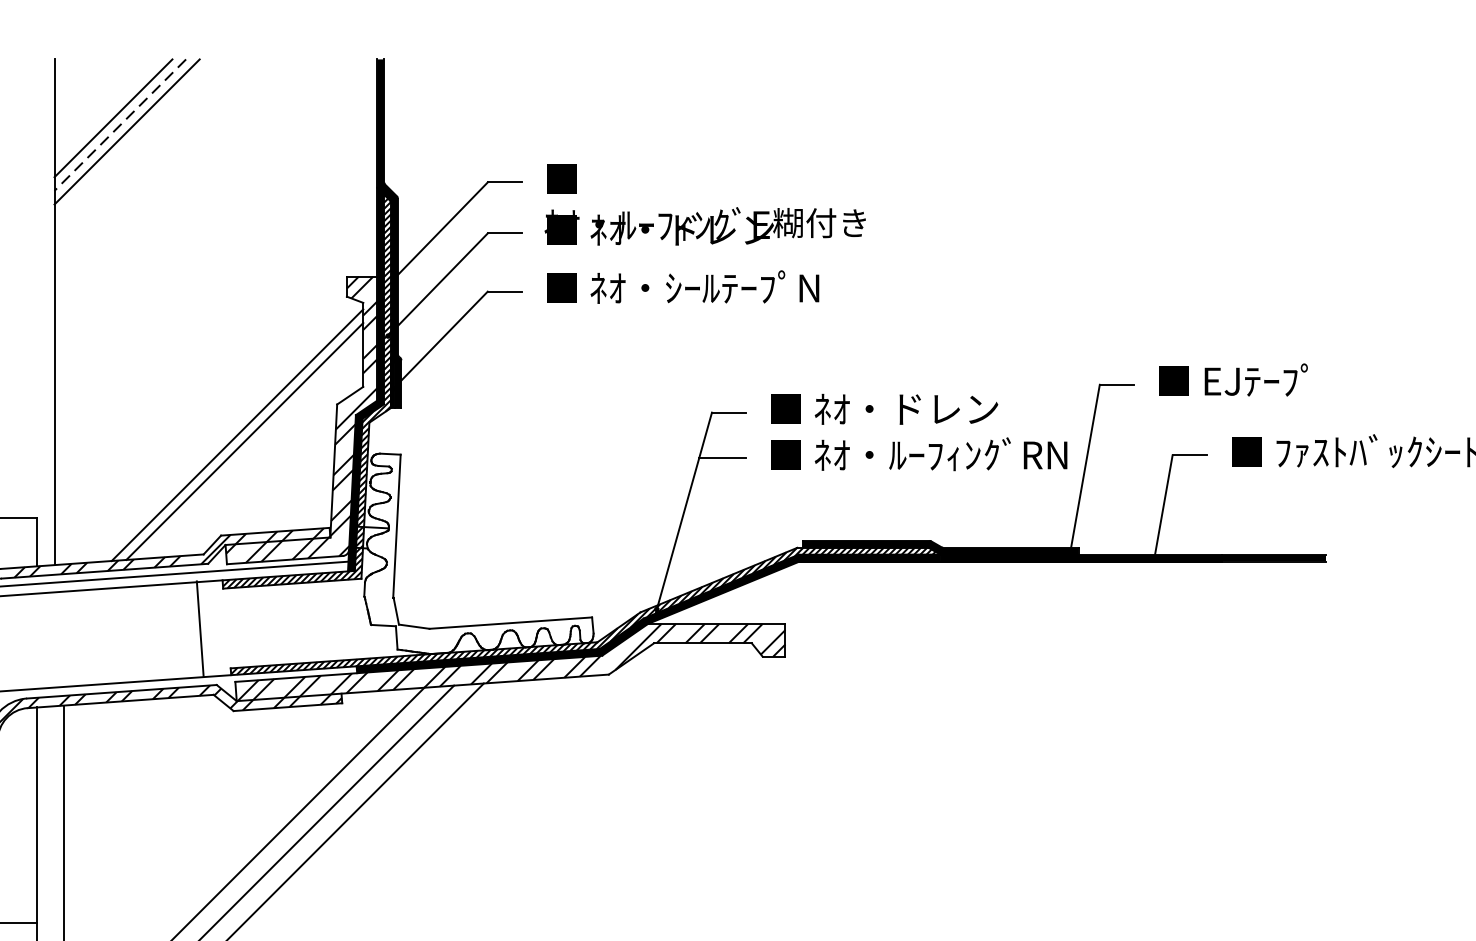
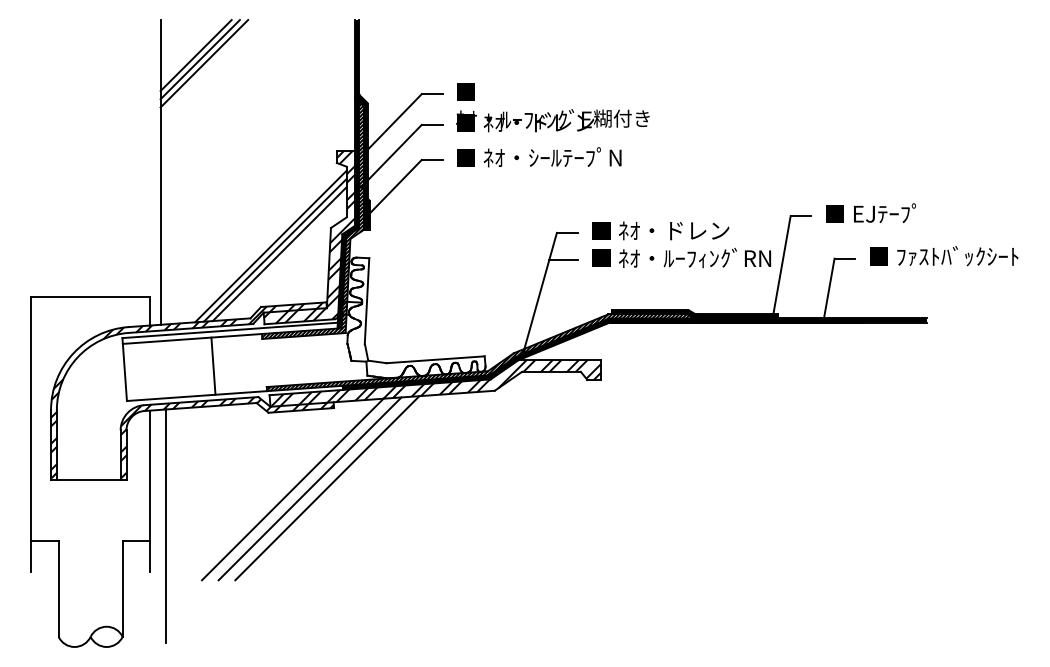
line: (119, 124) -> (199, 59), dashed -> solid
line: (251, 448) -> (279, 254), added
line: (200, 627) -> (213, 365), moved

